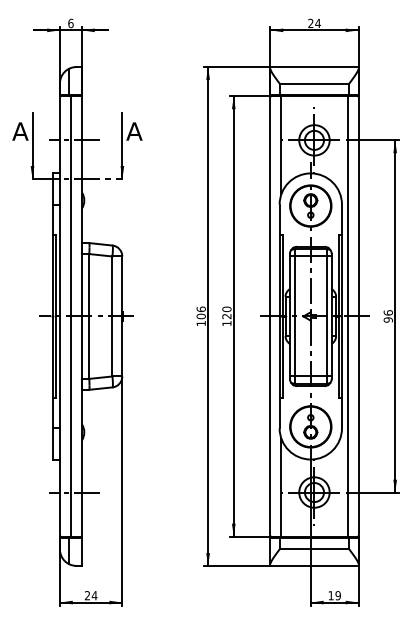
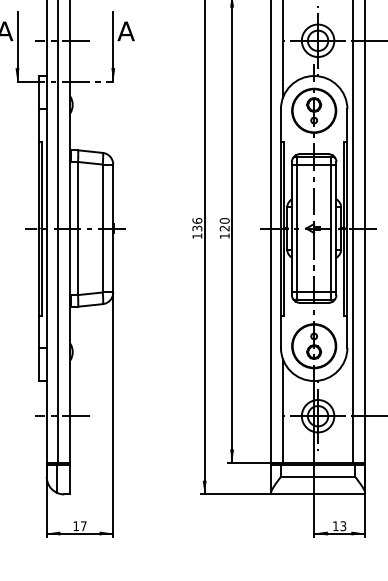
text: (200, 316) -> (196, 228), 106 -> 136
text: (90, 595) -> (79, 526), 24 -> 17
text: (337, 595) -> (342, 526), 19 -> 13

